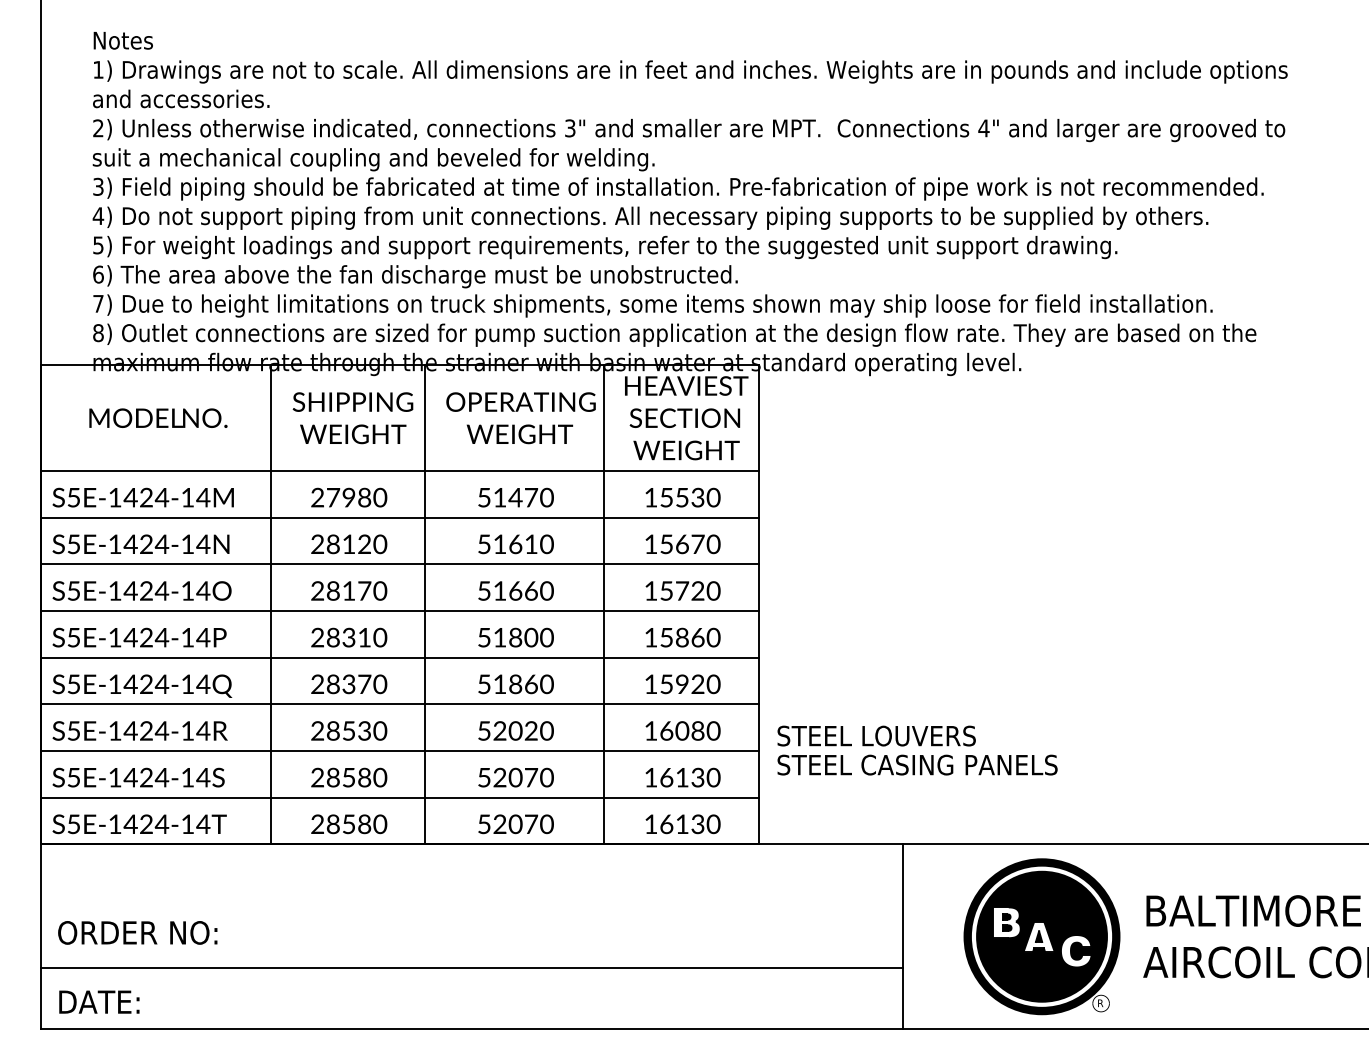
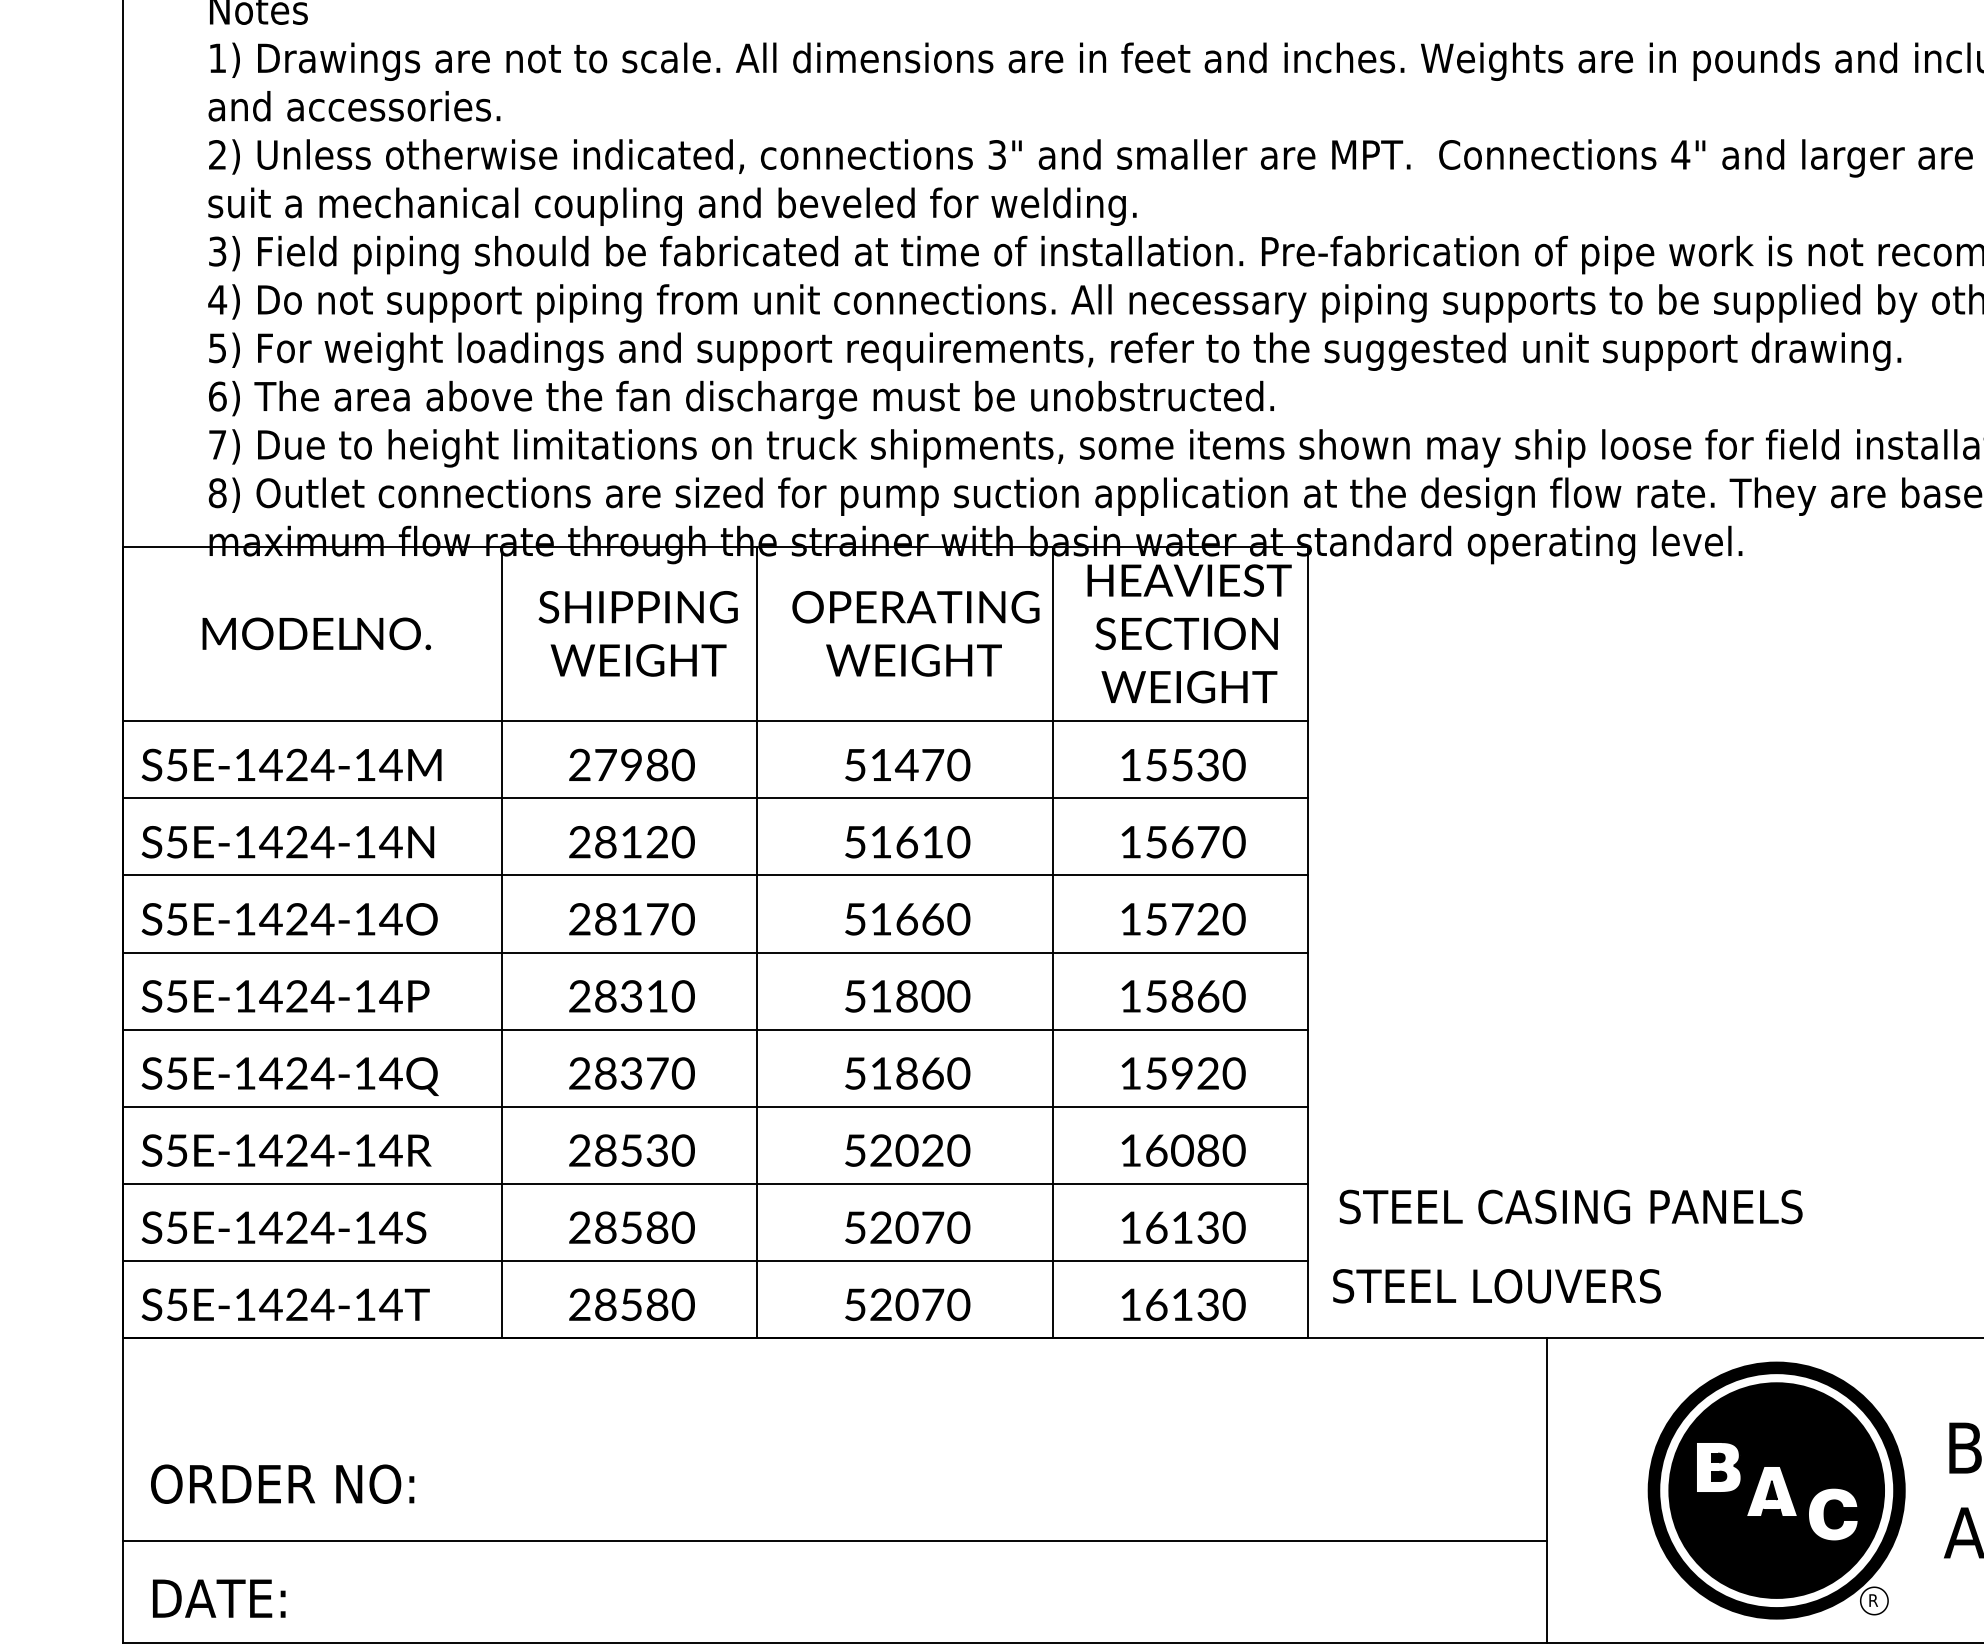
text: (876, 735) -> (1496, 1285), moved

